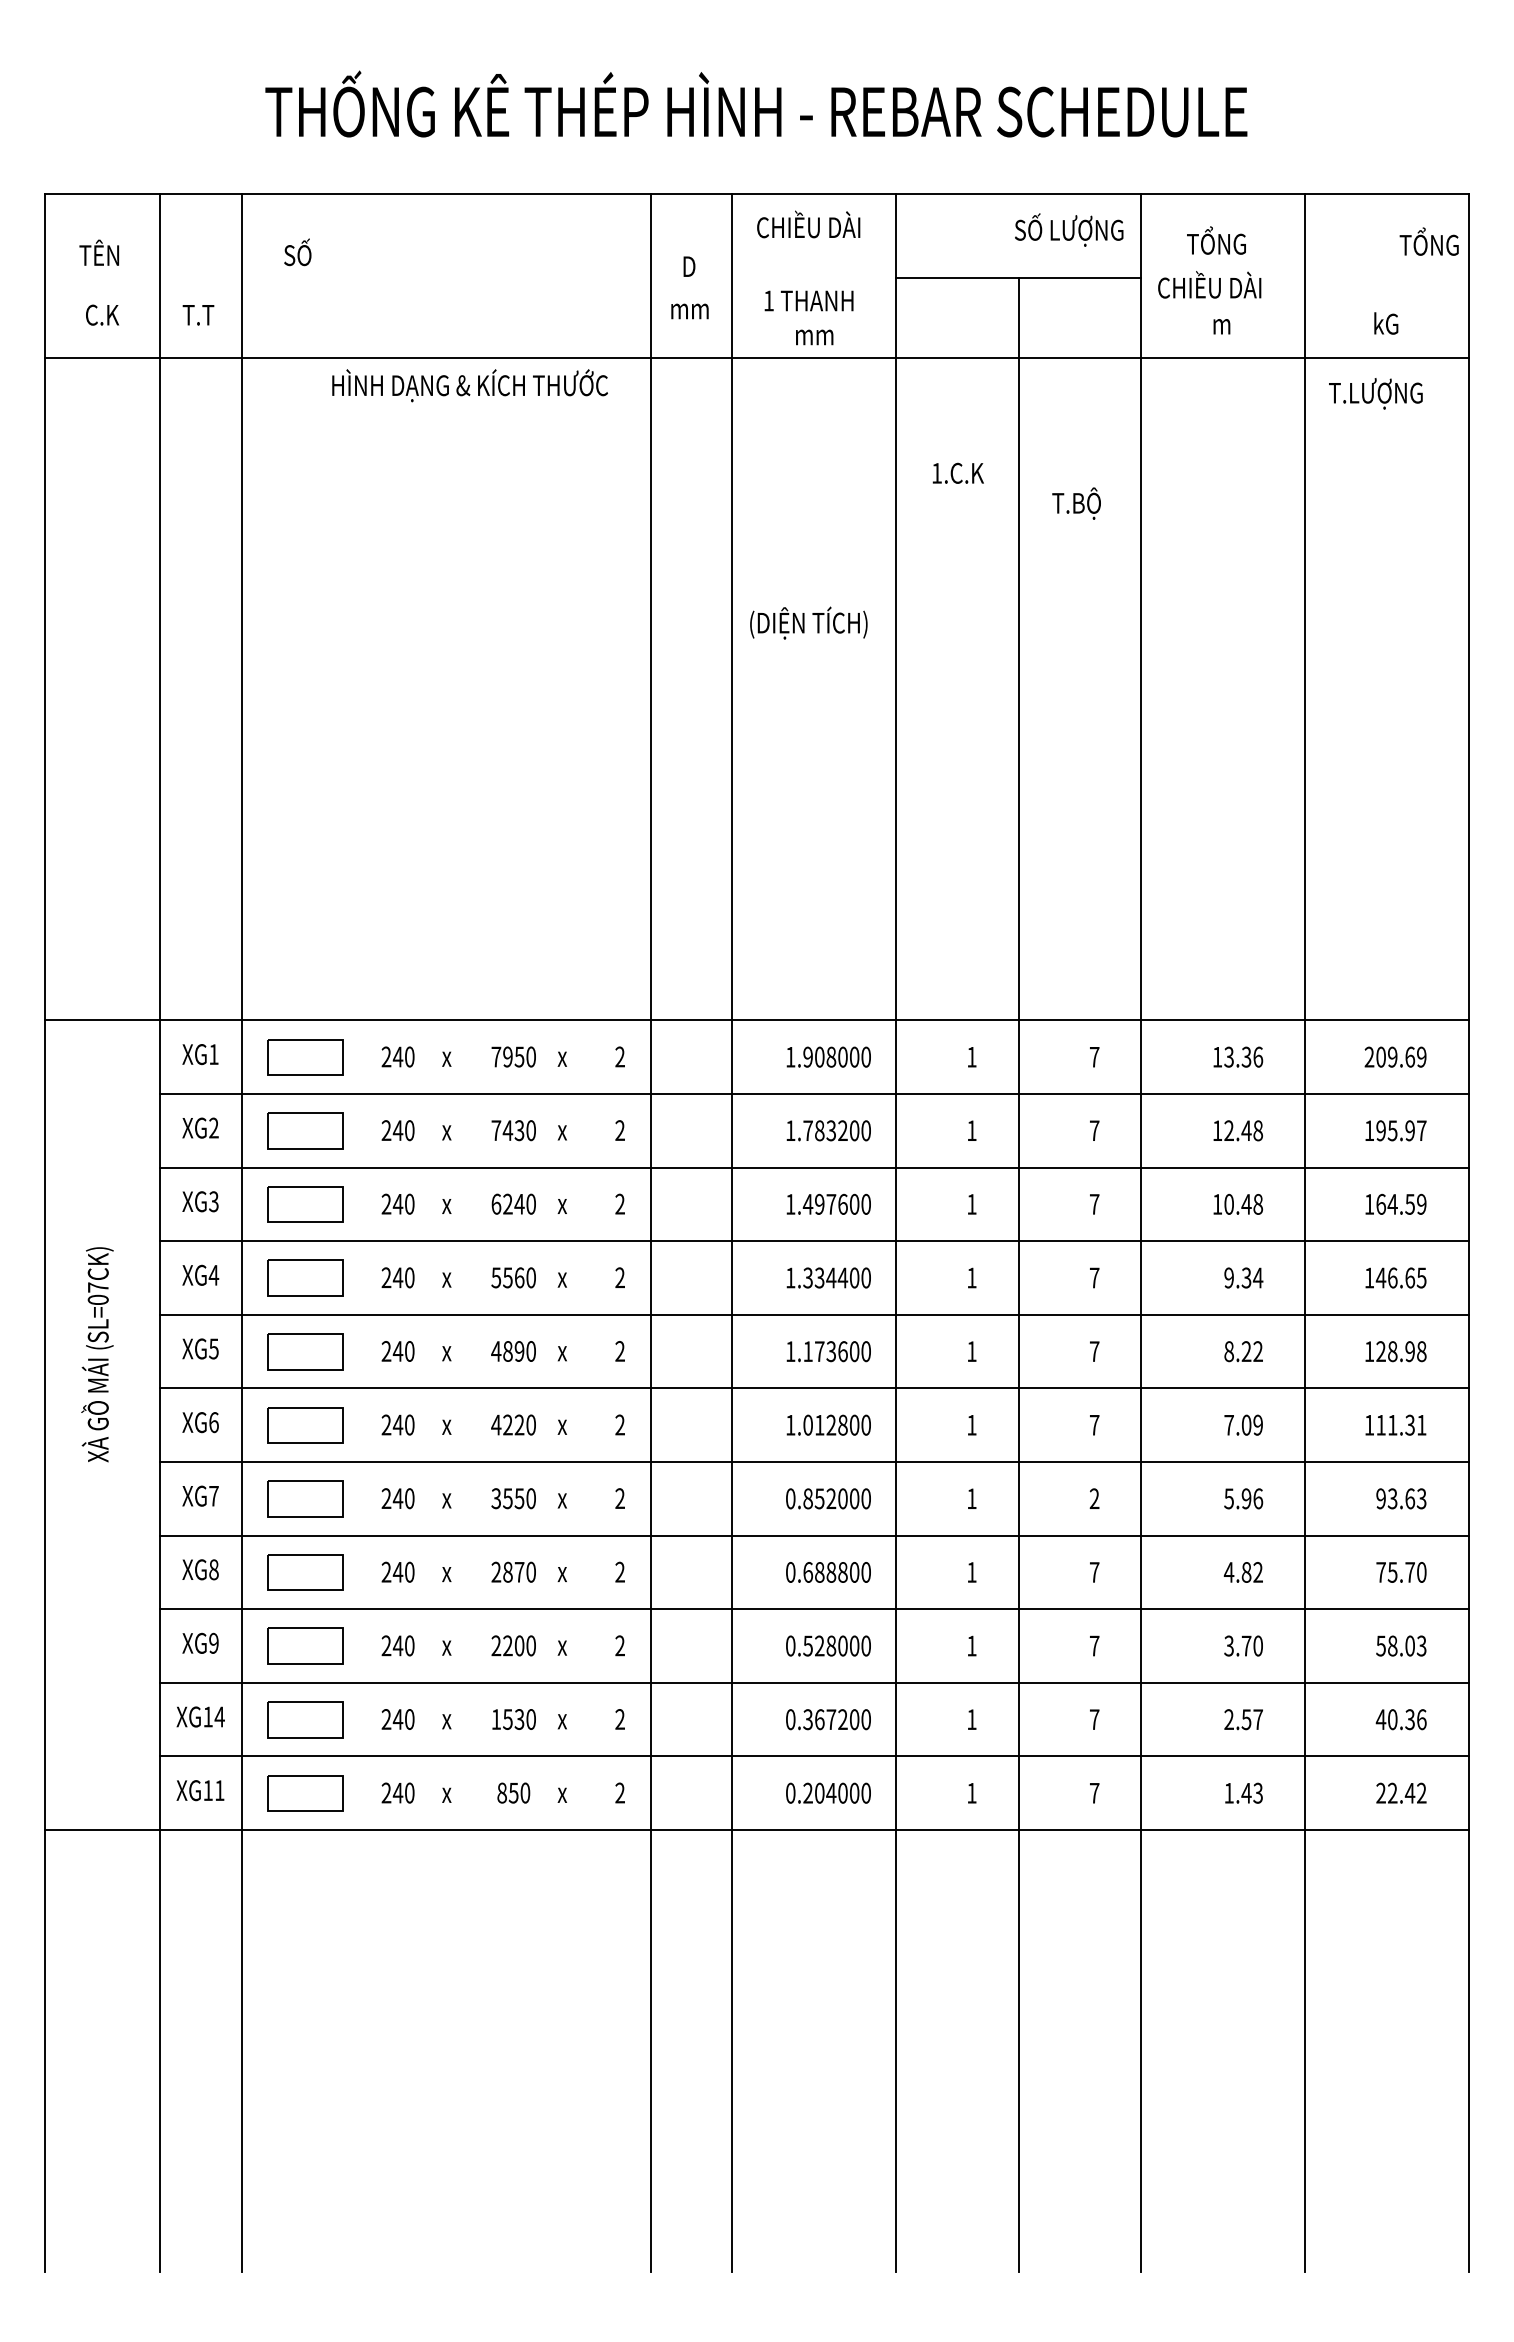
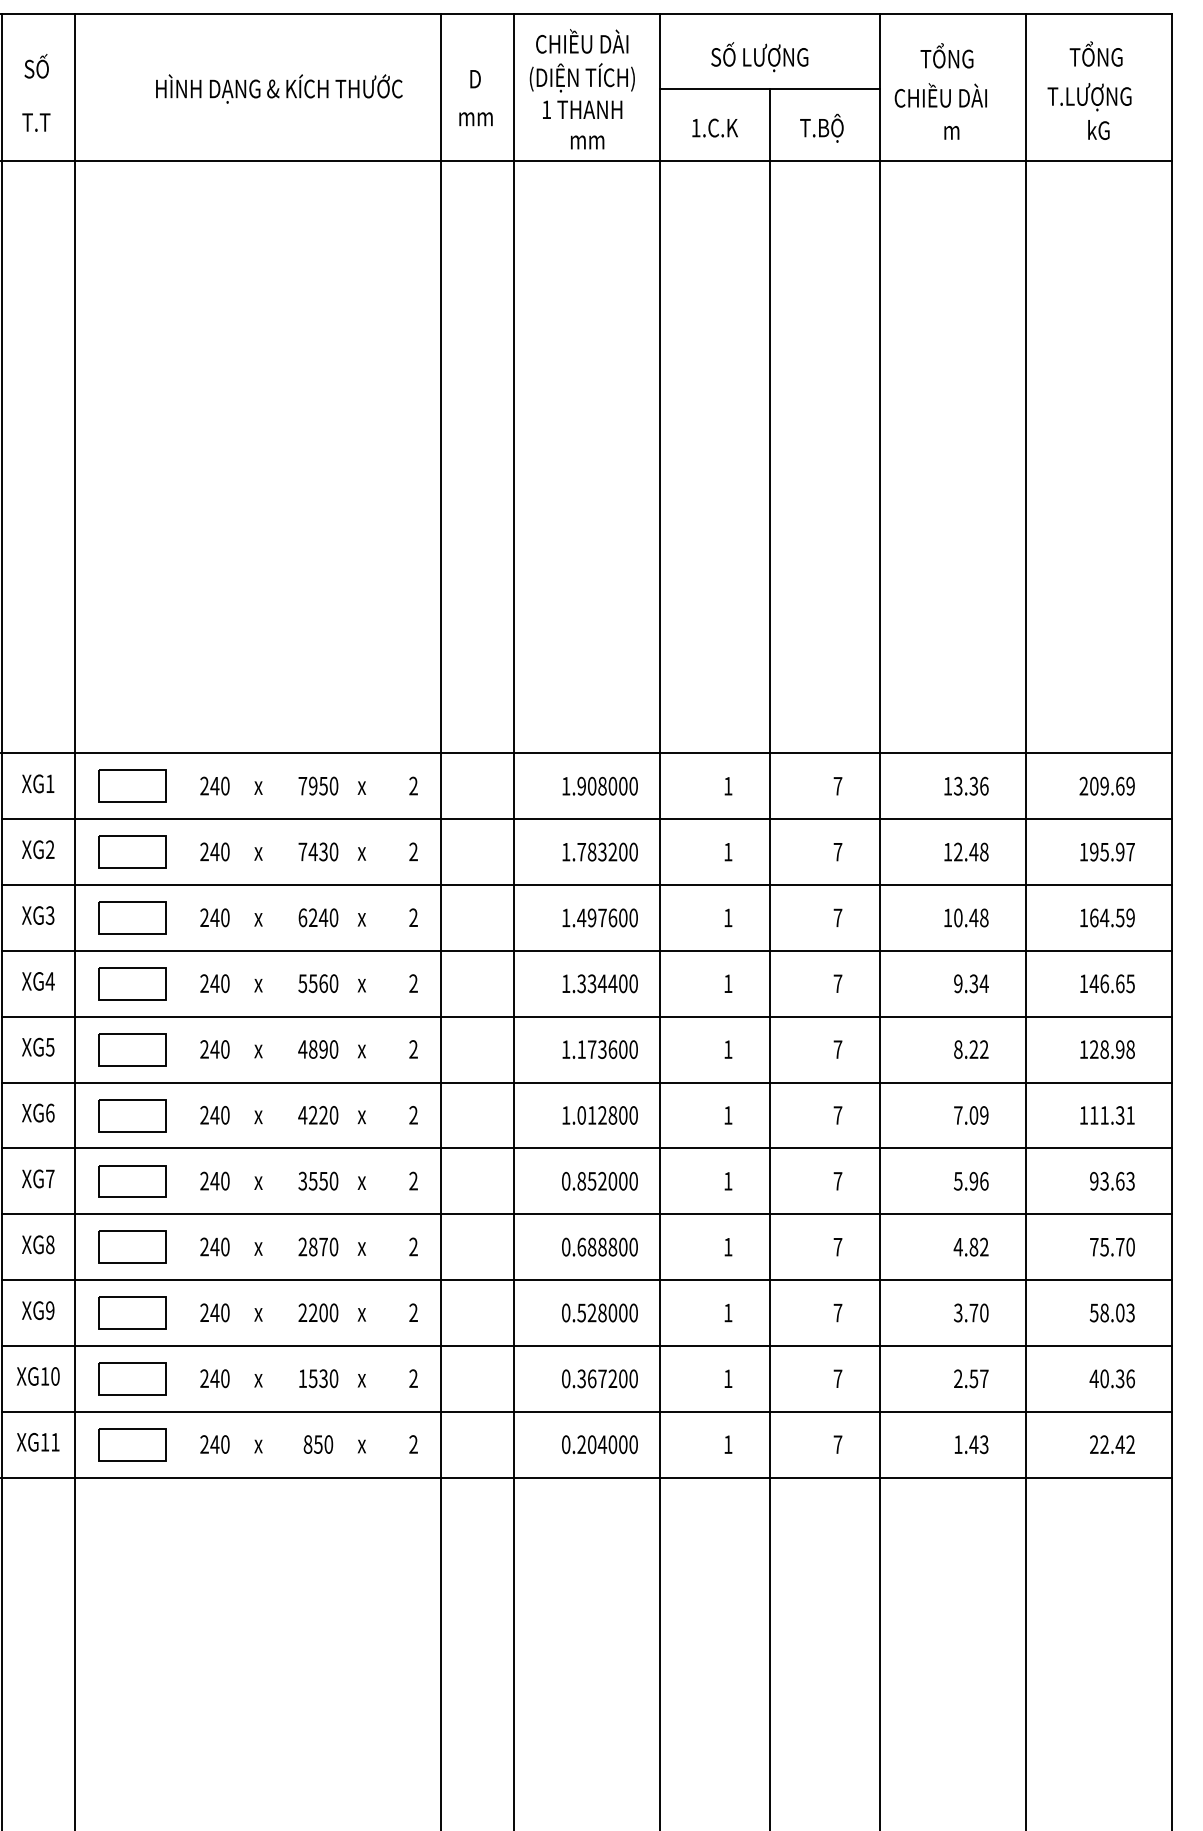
text: (1069, 229) -> (760, 56), moved
text: (1428, 241) -> (1095, 53), moved
text: (297, 252) -> (36, 66), moved
text: (469, 385) -> (278, 88), moved
text: (1375, 393) -> (1089, 96), moved
text: (957, 472) -> (714, 127), moved
text: (1076, 503) -> (821, 128), moved
text: (808, 622) -> (582, 77), moved
text: (1094, 1498) -> (837, 1181), 2 -> 7
text: (219, 1716) -> (55, 1376), XG14 -> XG10

